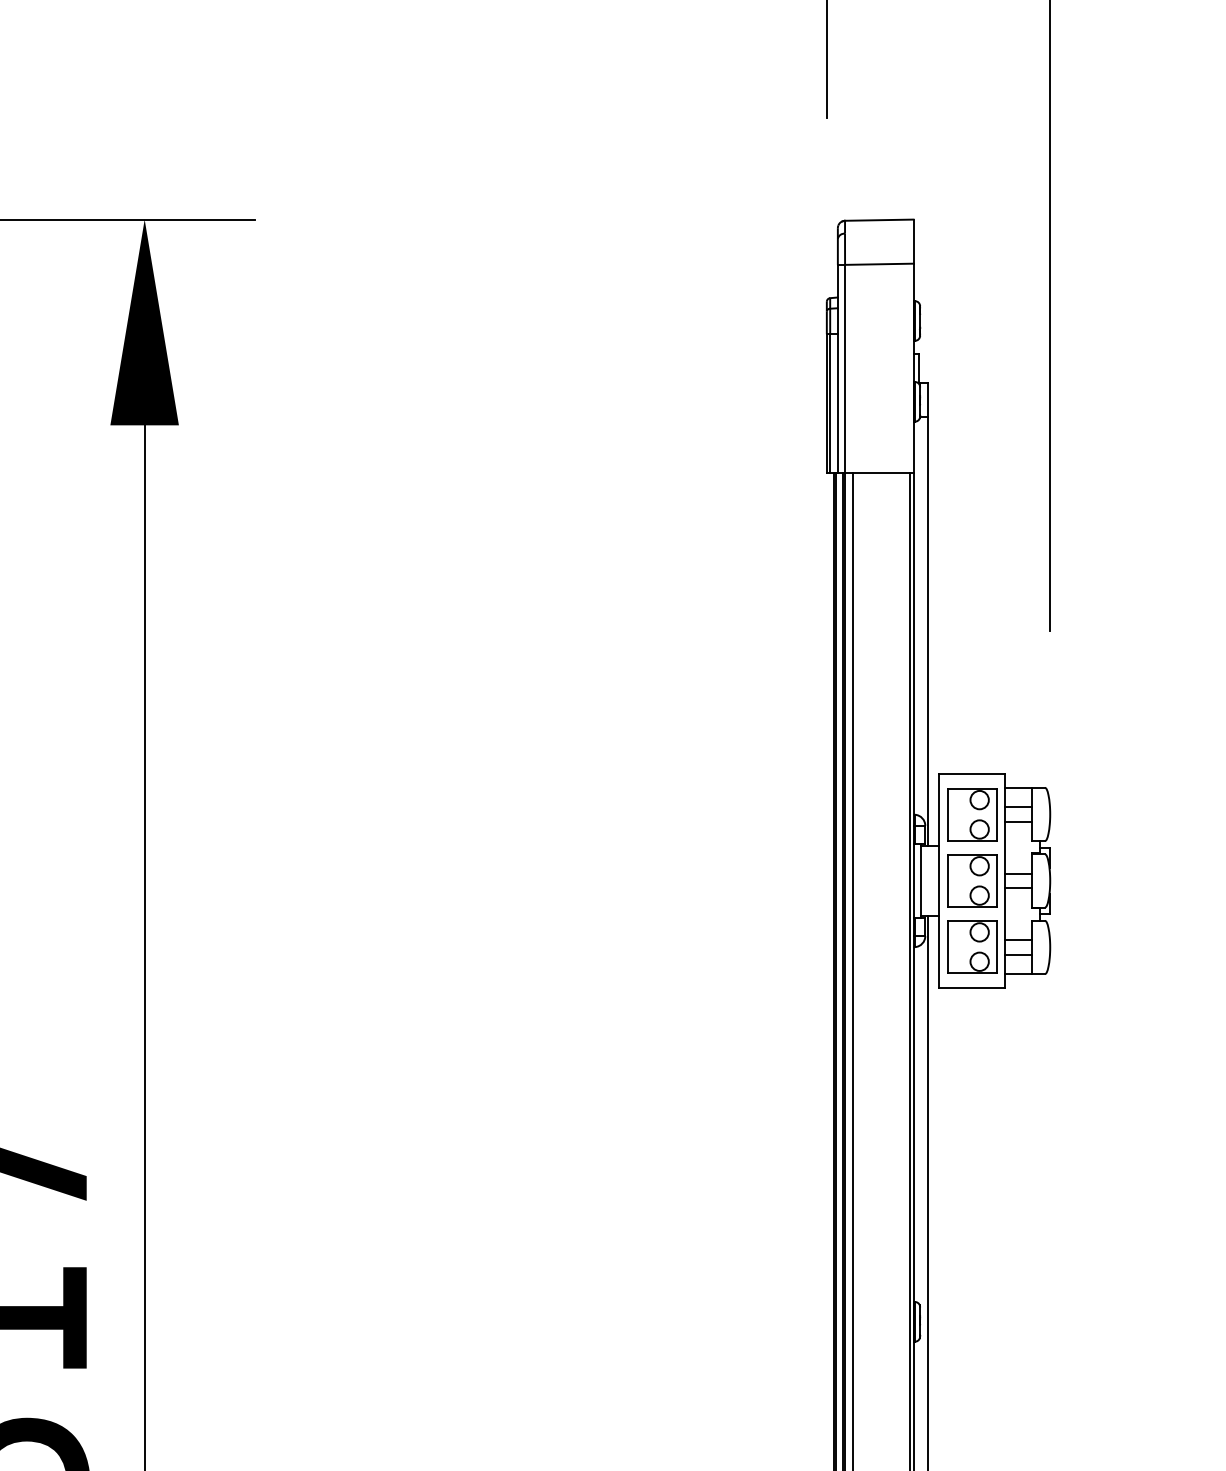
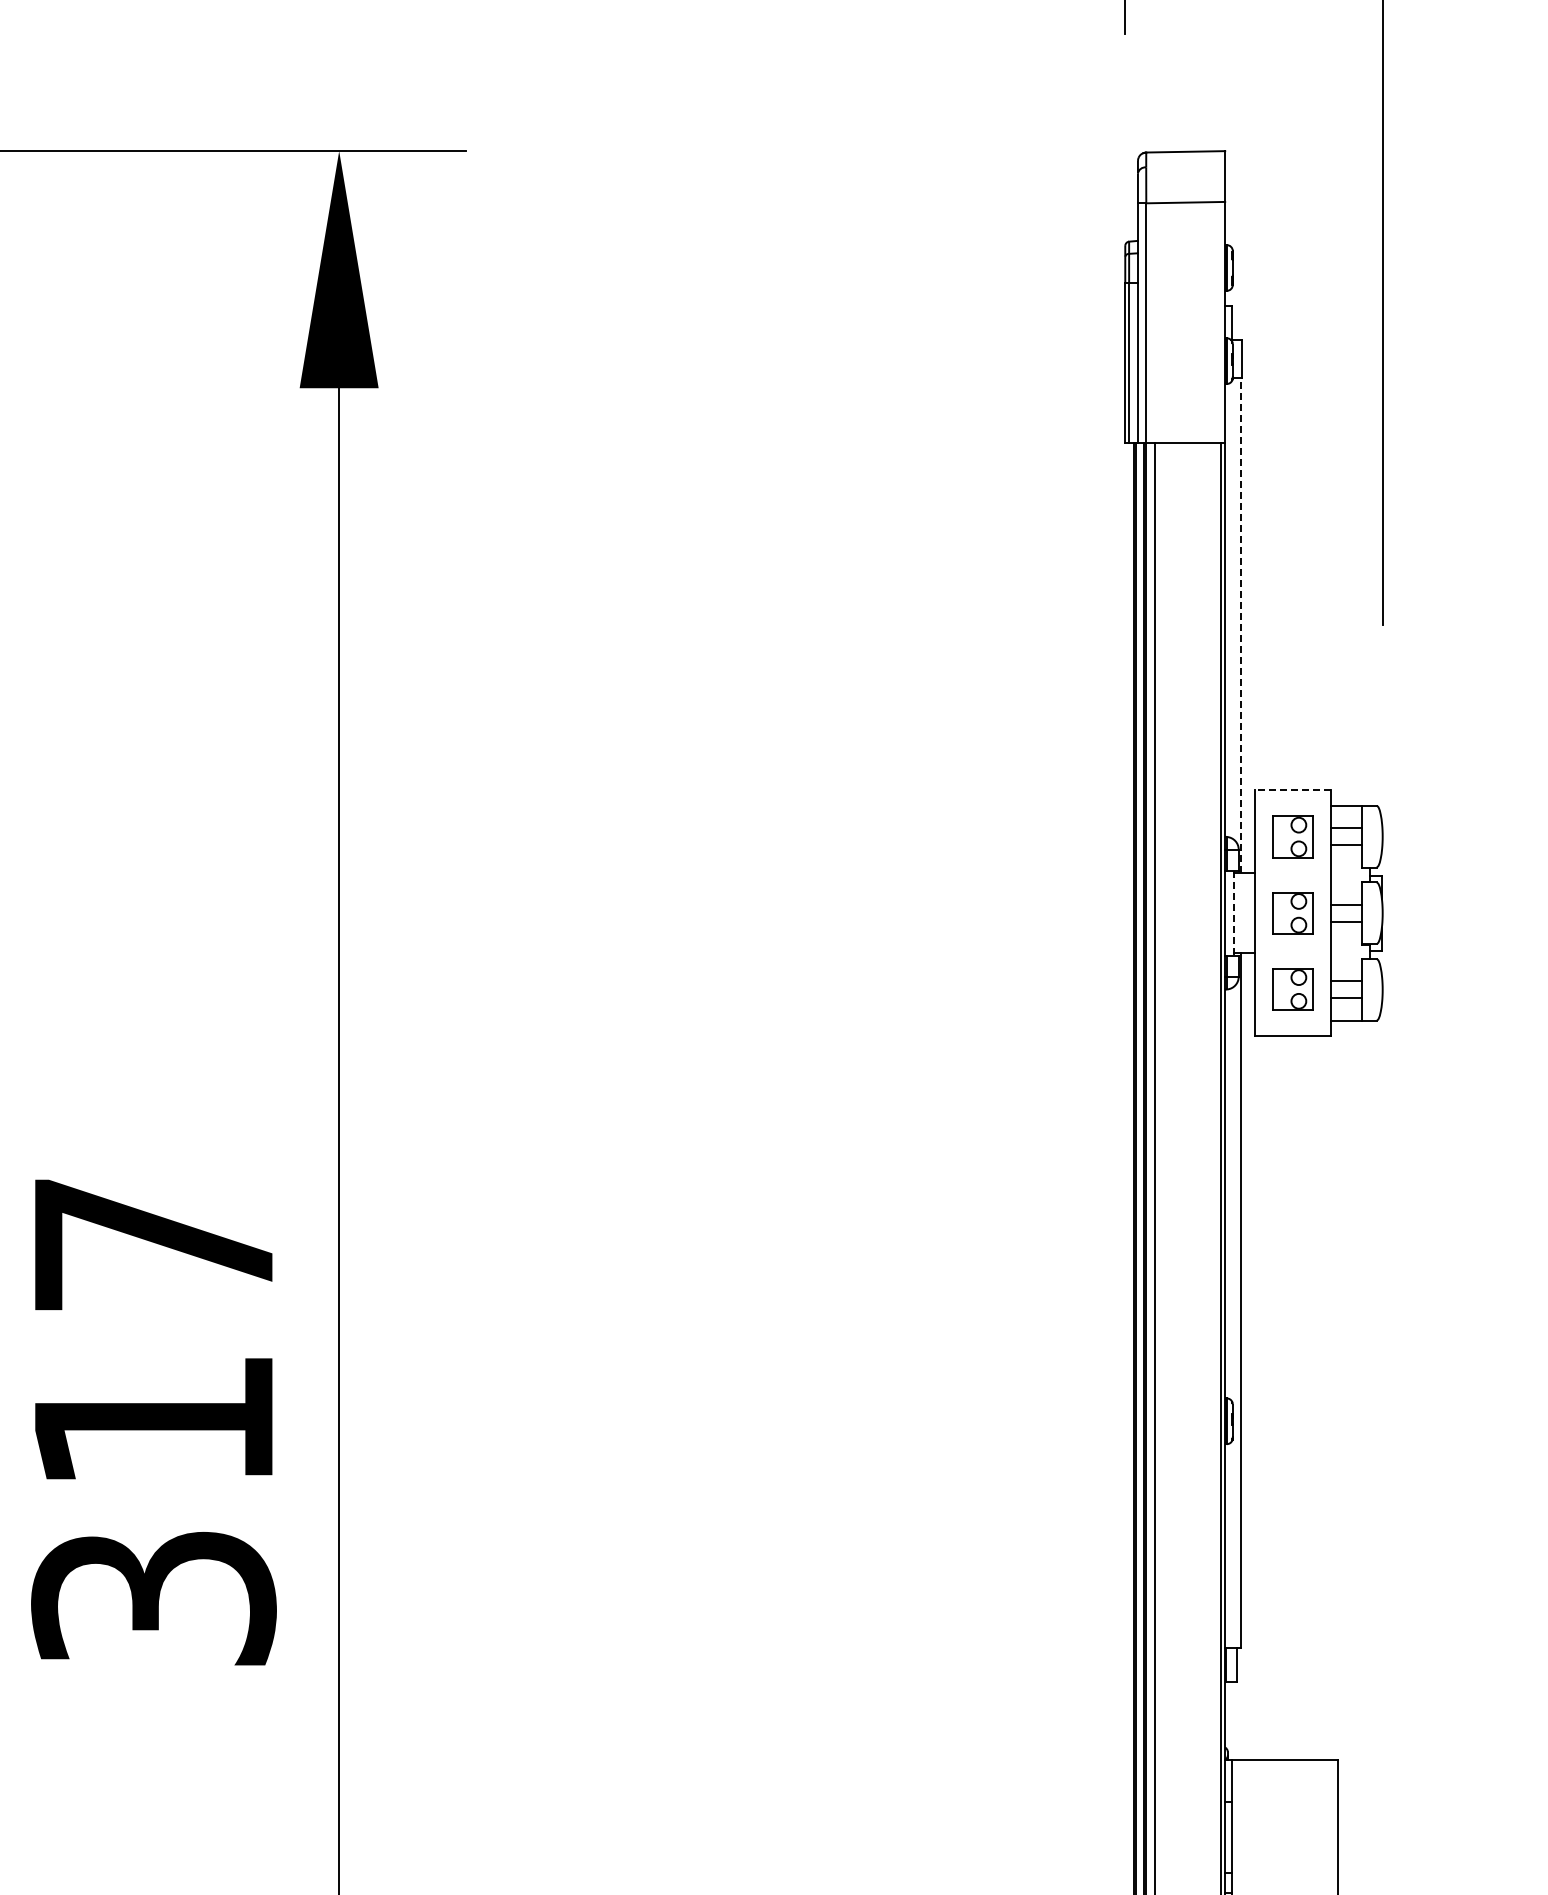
line: (927, 631) -> (1241, 625), solid -> dashed
line: (971, 774) -> (1292, 790), solid -> dashed
part: (971, 814) -> (1292, 836), size x0.7
line: (920, 881) -> (1233, 913), solid -> dashed
part: (971, 881) -> (1292, 913), size x0.7
part: (971, 947) -> (1292, 989), size x0.7

